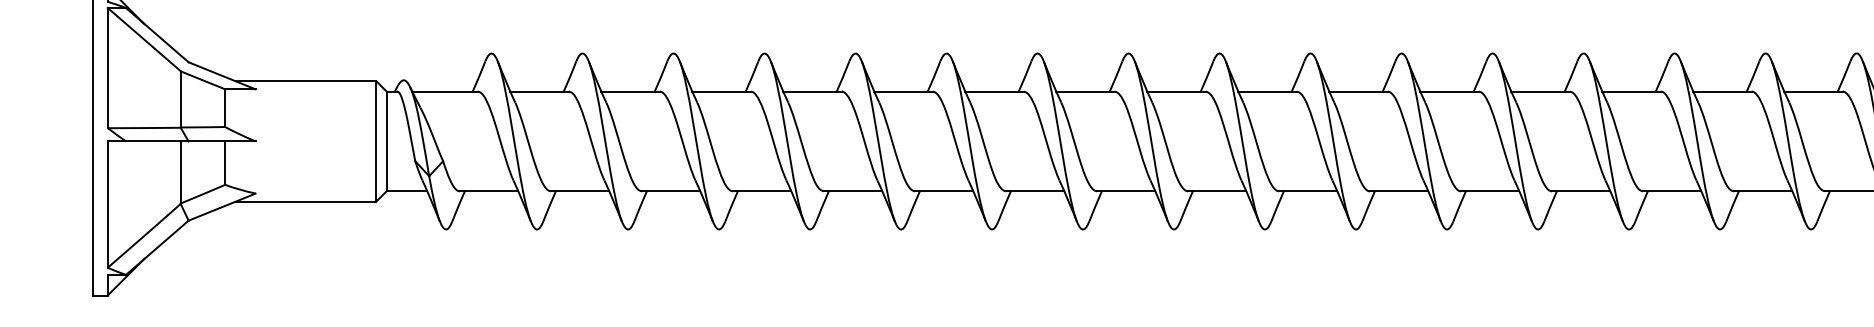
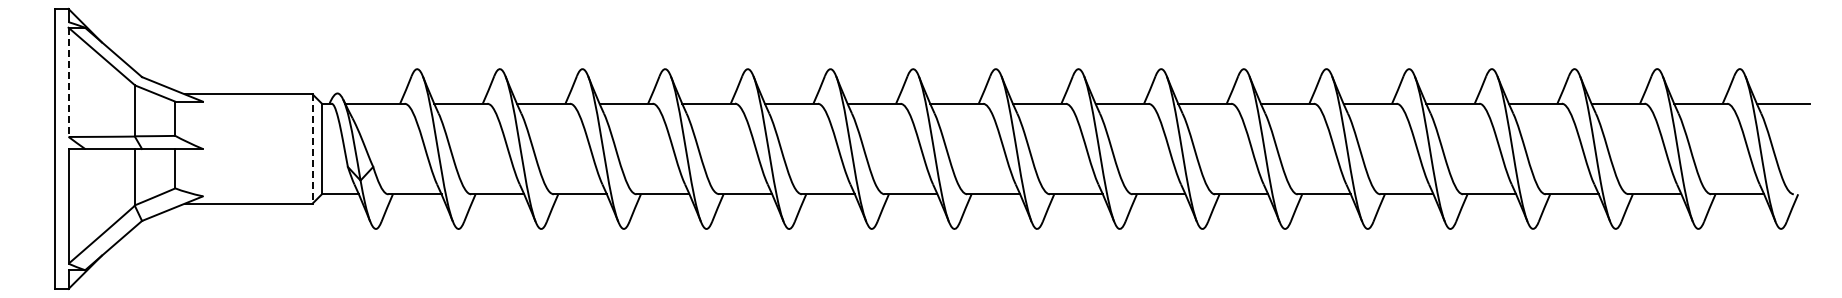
line: (107, 68) -> (68, 82), solid -> dashed
line: (376, 140) -> (312, 148), solid -> dashed

